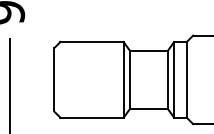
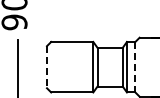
line: (54, 80) -> (47, 67), solid -> dashed
line: (186, 80) -> (135, 67), solid -> dashed

